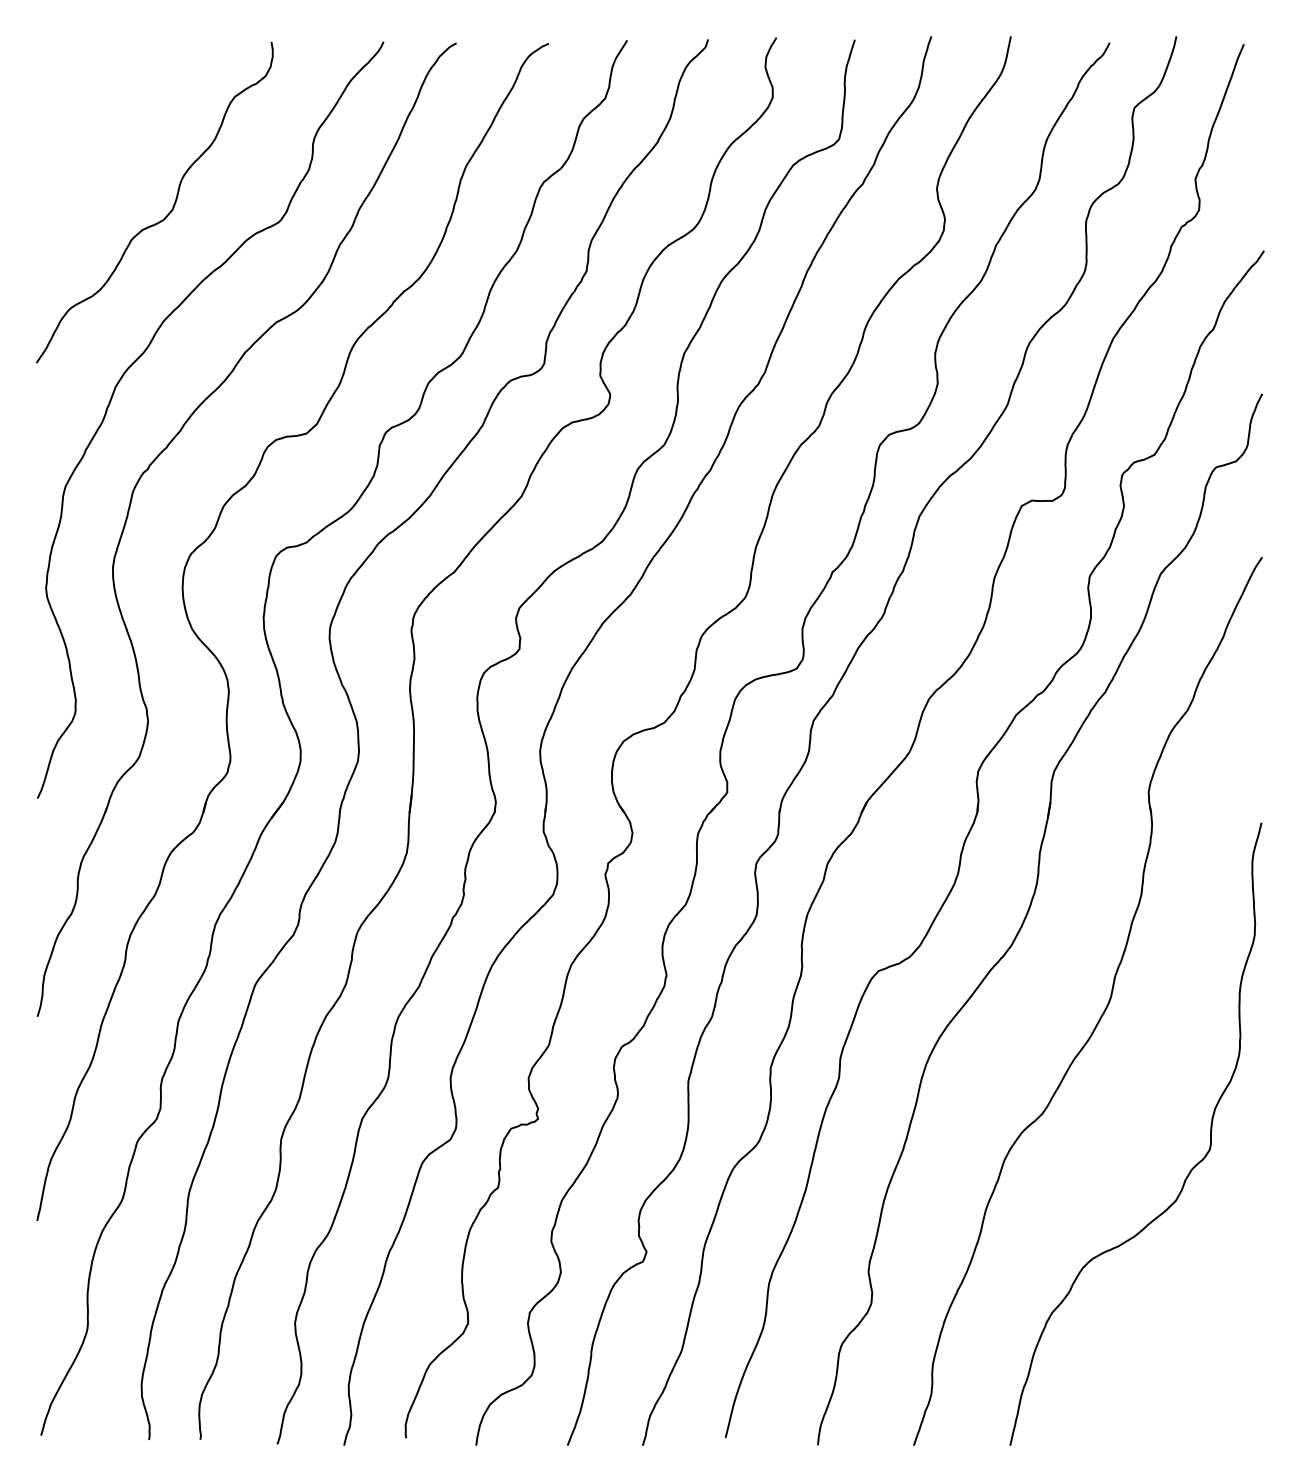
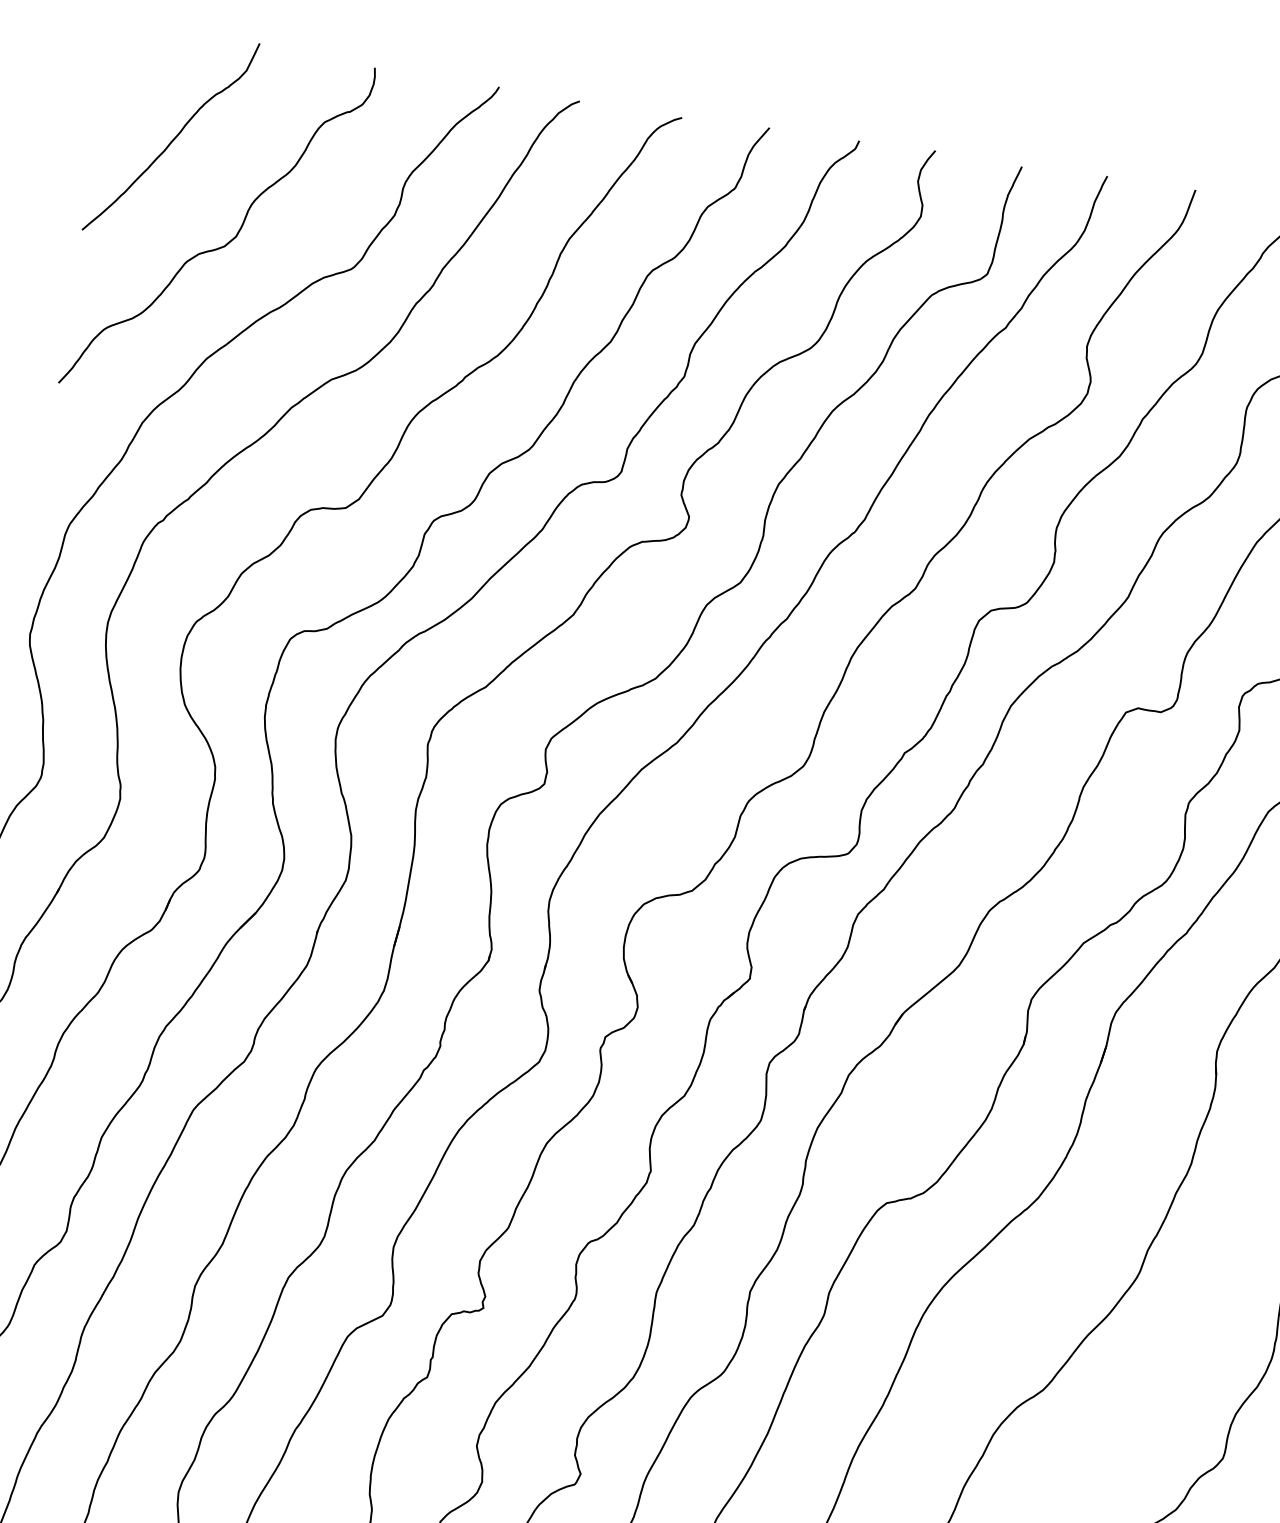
curve: (103, 132) -> (172, 139), added

